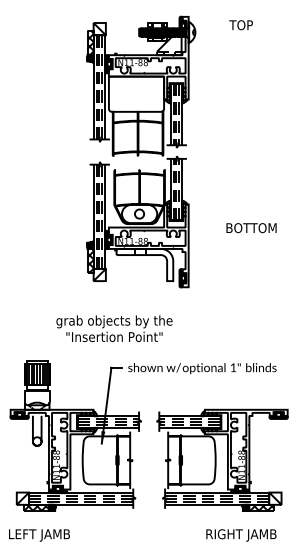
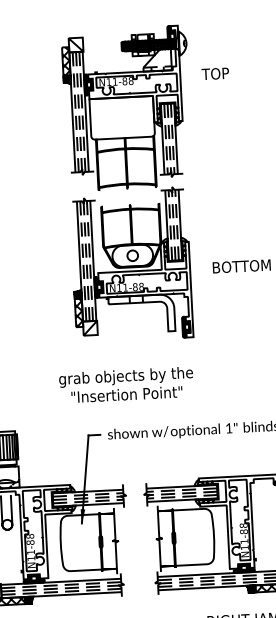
text: (240, 25) -> (214, 74), moved
part: (141, 151) -> (131, 183), moved
text: (114, 328) -> (126, 384), moved

